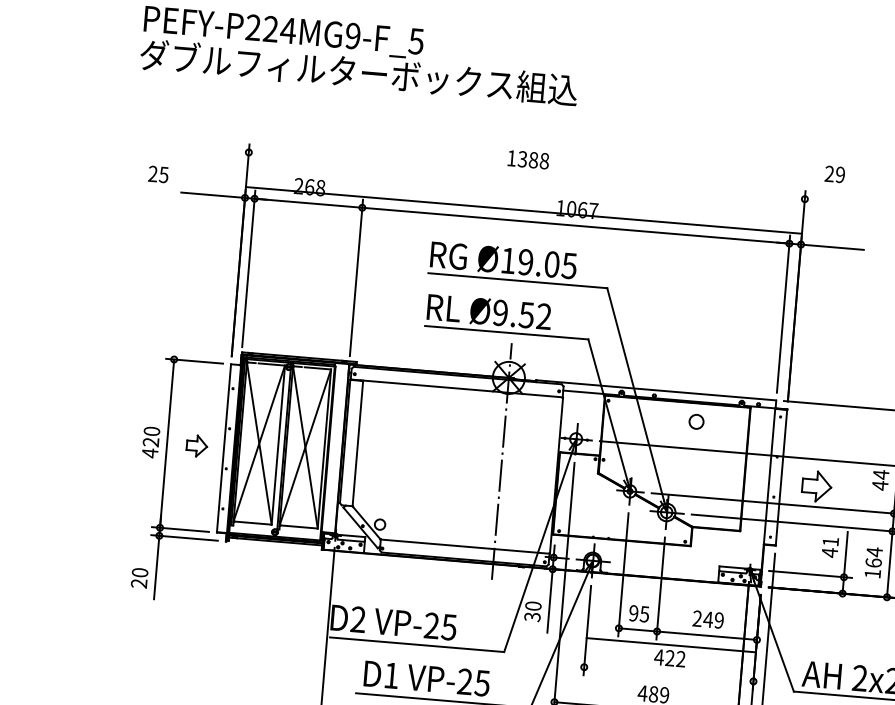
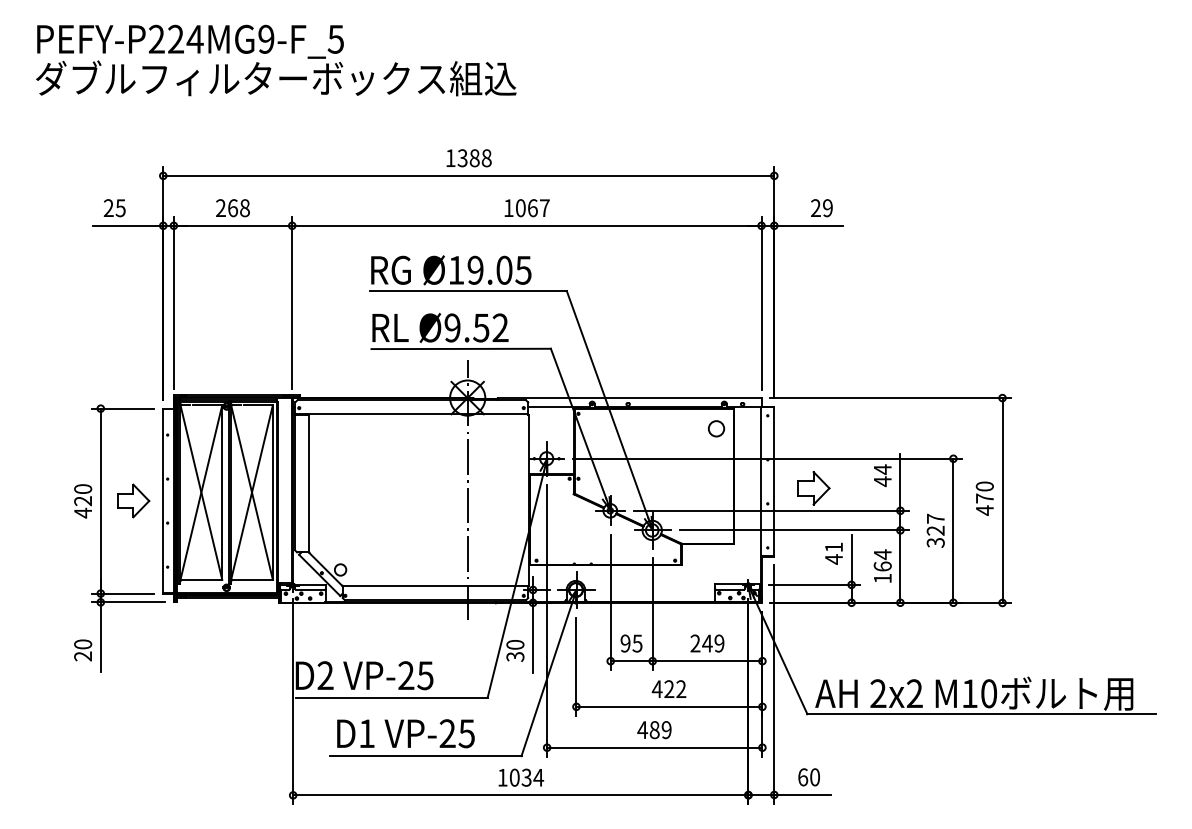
text: (158, 174) -> (114, 208), moved
text: (834, 174) -> (821, 208), moved
line: (523, 210) -> (468, 175), moved
circle: (696, 421) -> (716, 428), moved
part: (196, 445) -> (133, 500), size x1.43
line: (671, 644) -> (669, 706), moved

